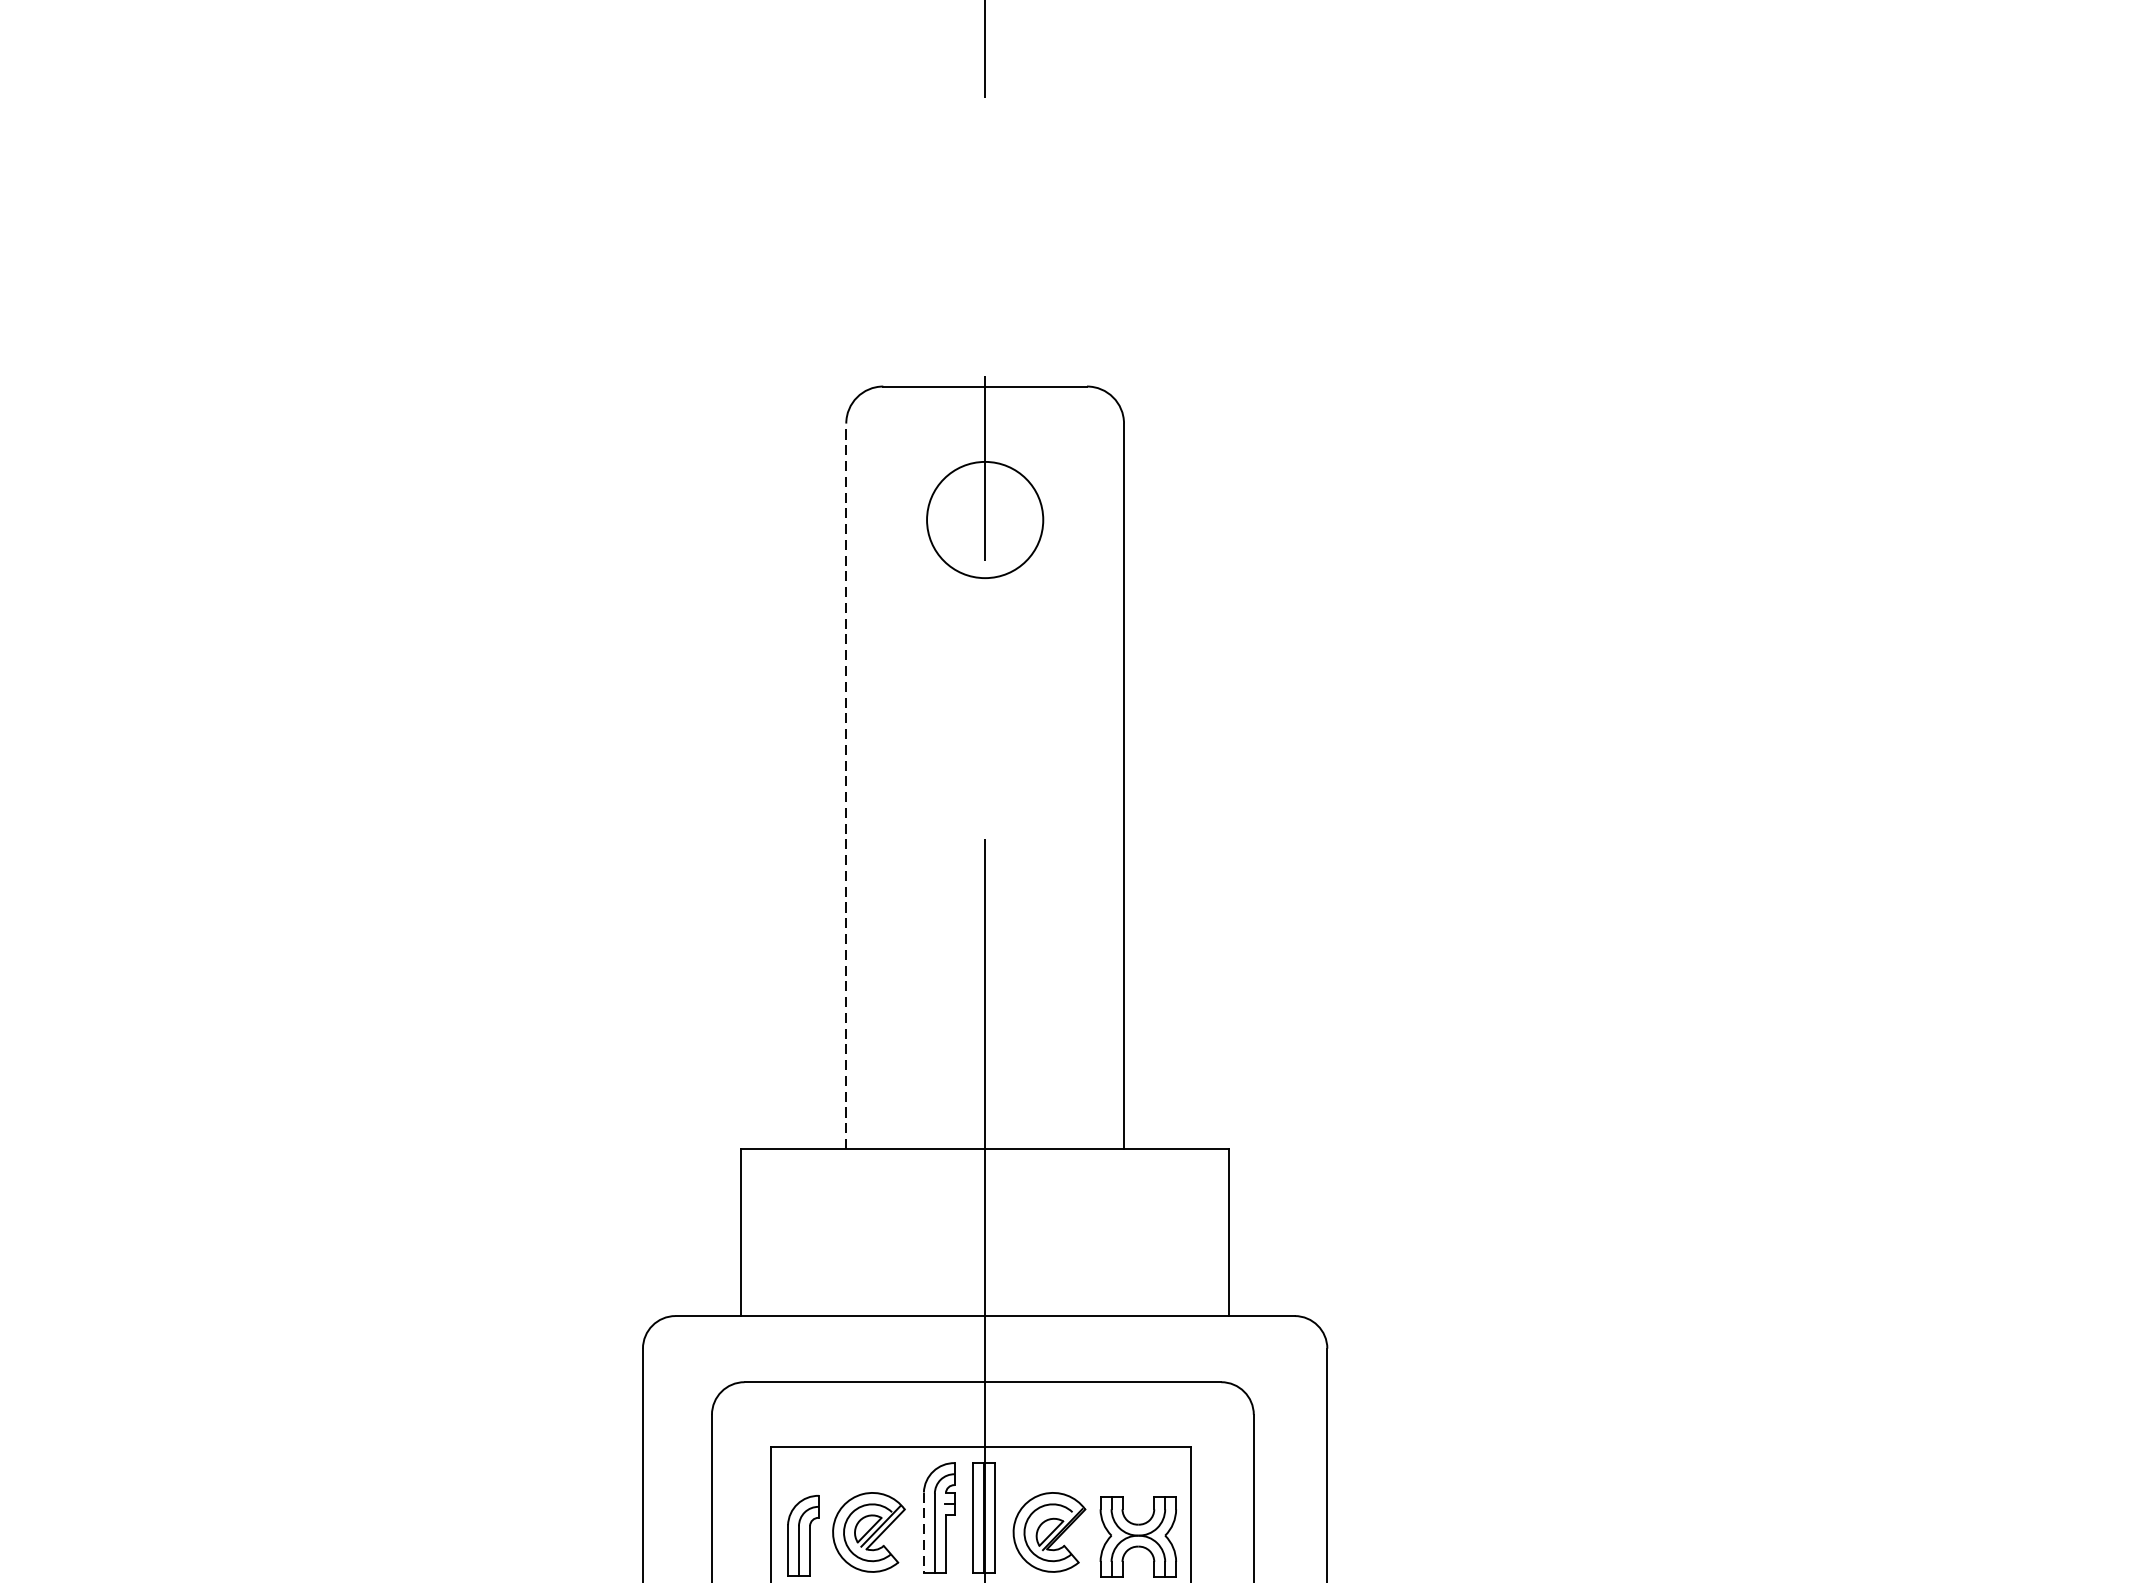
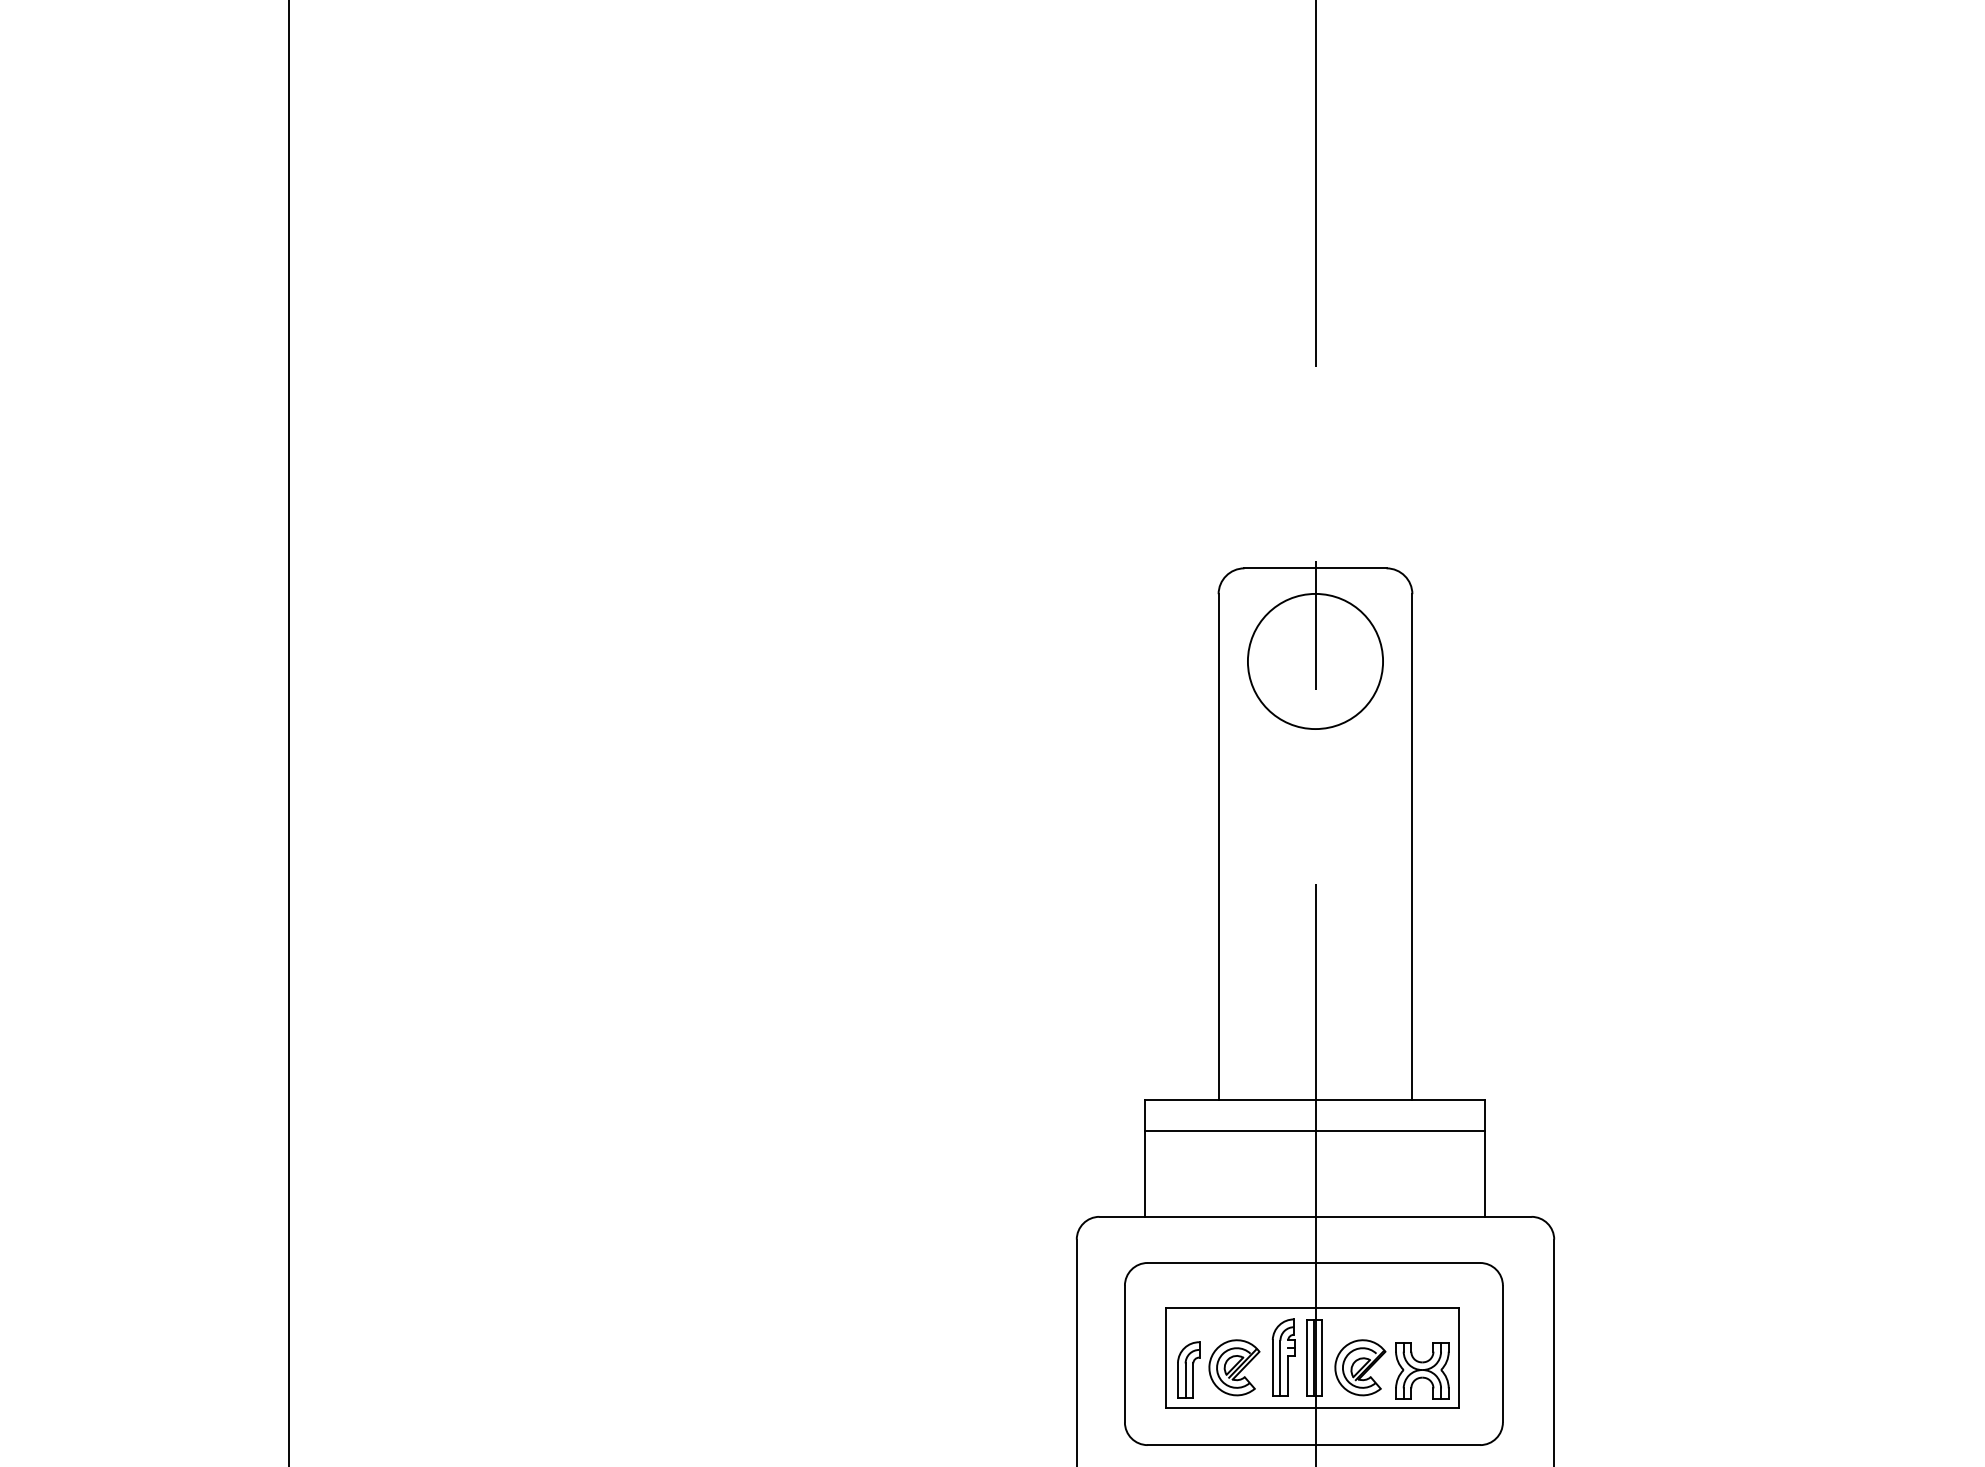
circle: (985, 520) -> (1315, 661), size x1.67
line: (846, 785) -> (1218, 846), dashed -> solid
line: (983, 1193) -> (1314, 1131), added
line: (923, 1532) -> (1272, 1367), dashed -> solid

